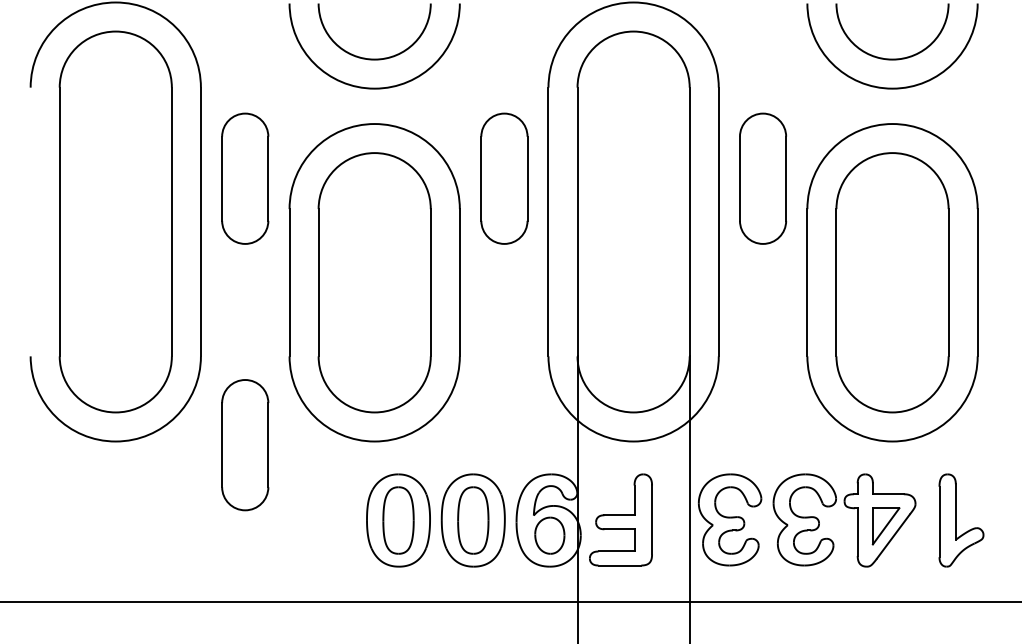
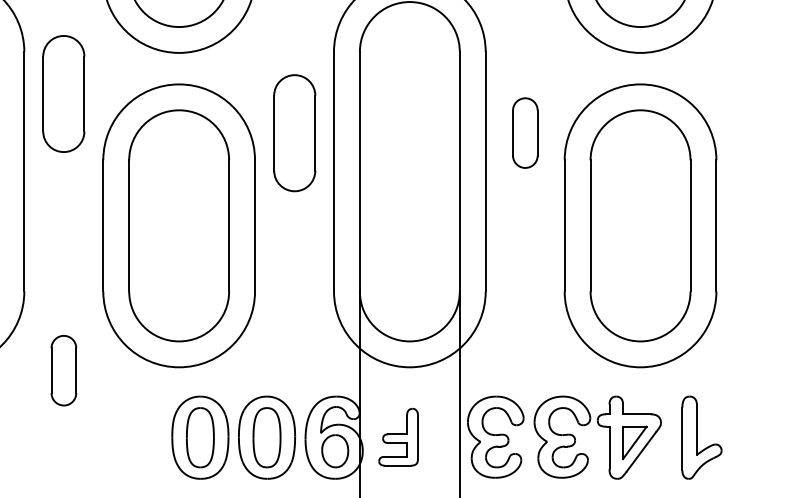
part: (245, 178) -> (64, 93), moved
part: (763, 178) -> (525, 132), size x0.6
part: (245, 445) -> (64, 370), size x0.6
part: (620, 519) -> (398, 436), size x0.7

